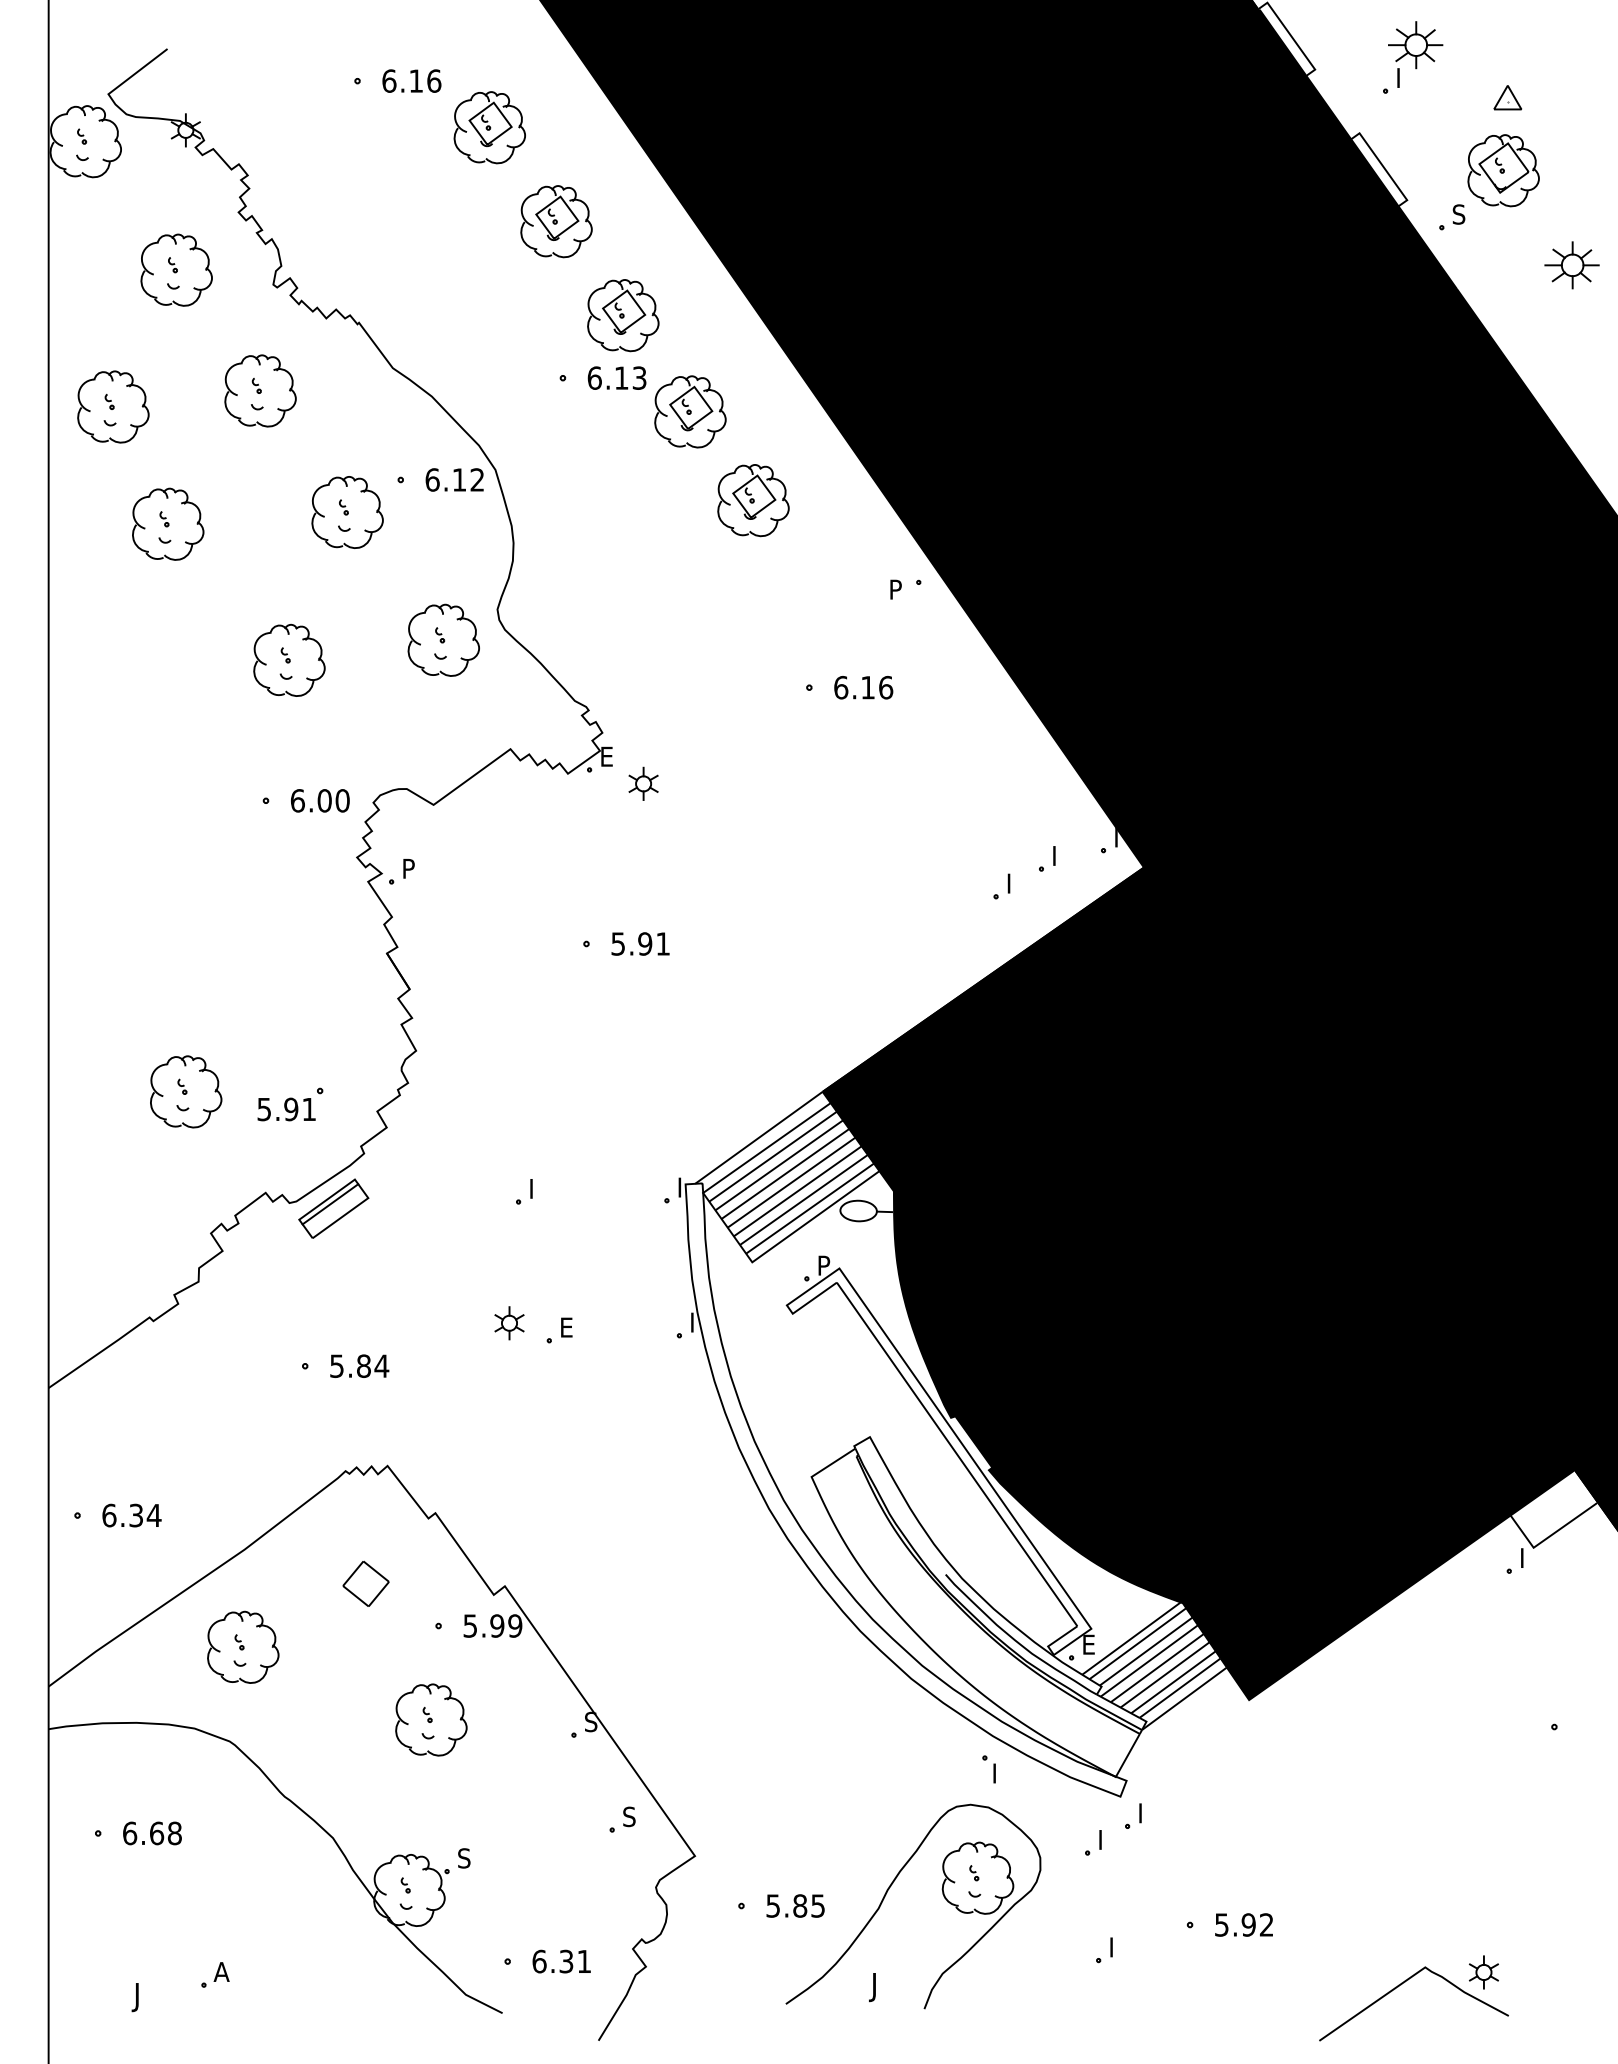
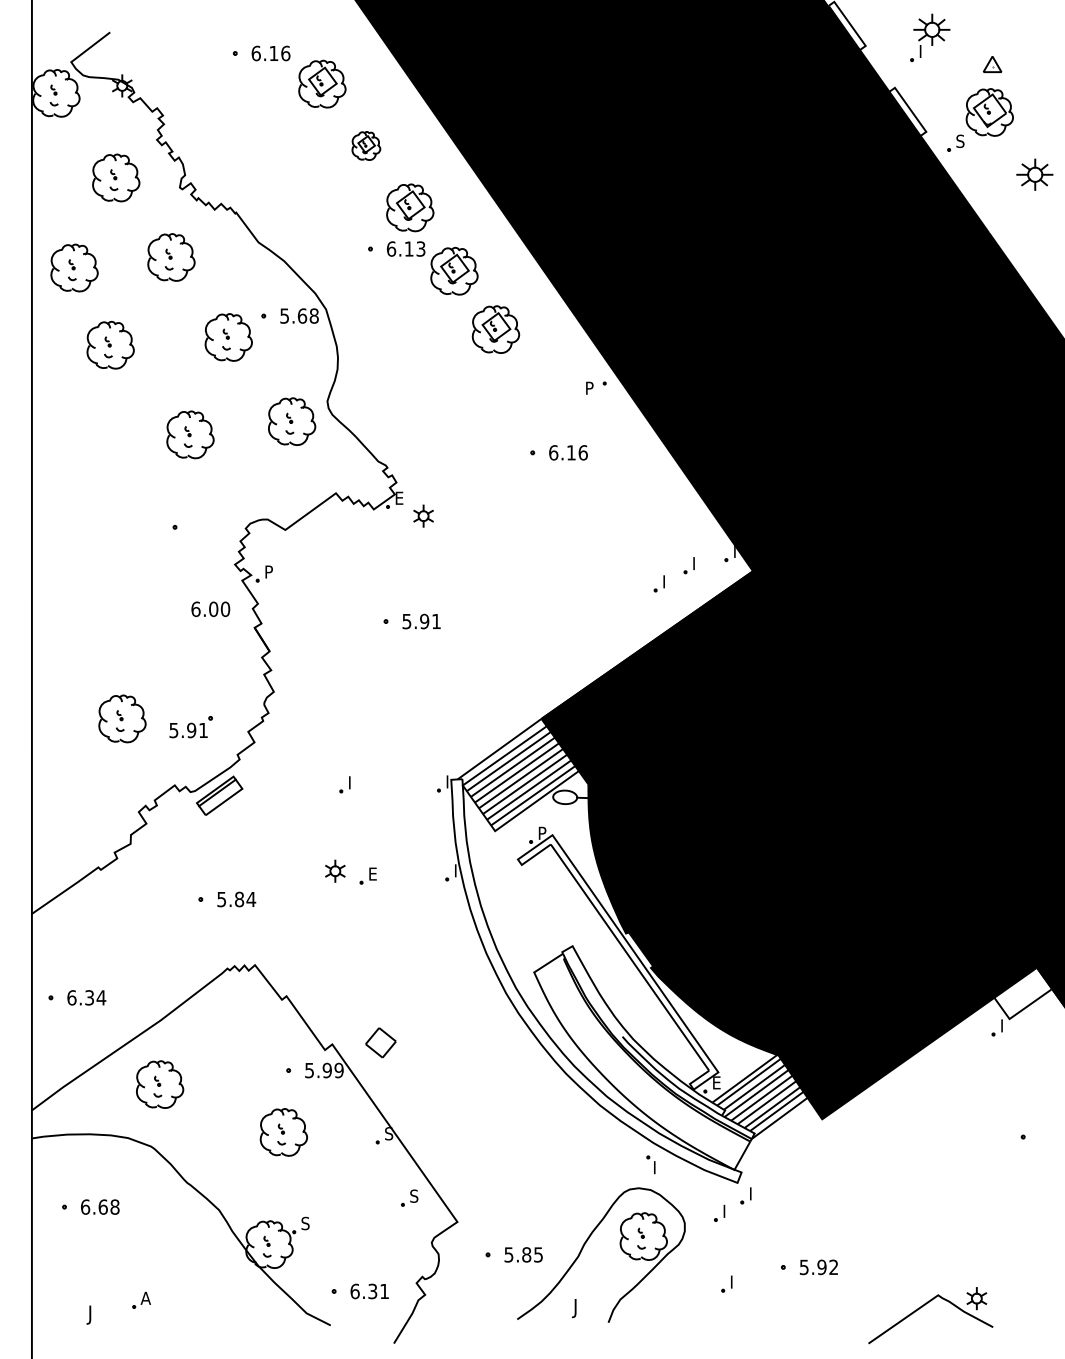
part: (556, 220) -> (366, 145), size x0.6
text: (455, 479) -> (299, 315), 6.12 -> 5.68
text: (319, 801) -> (210, 609), moved
part: (365, 1583) -> (380, 1042), moved

